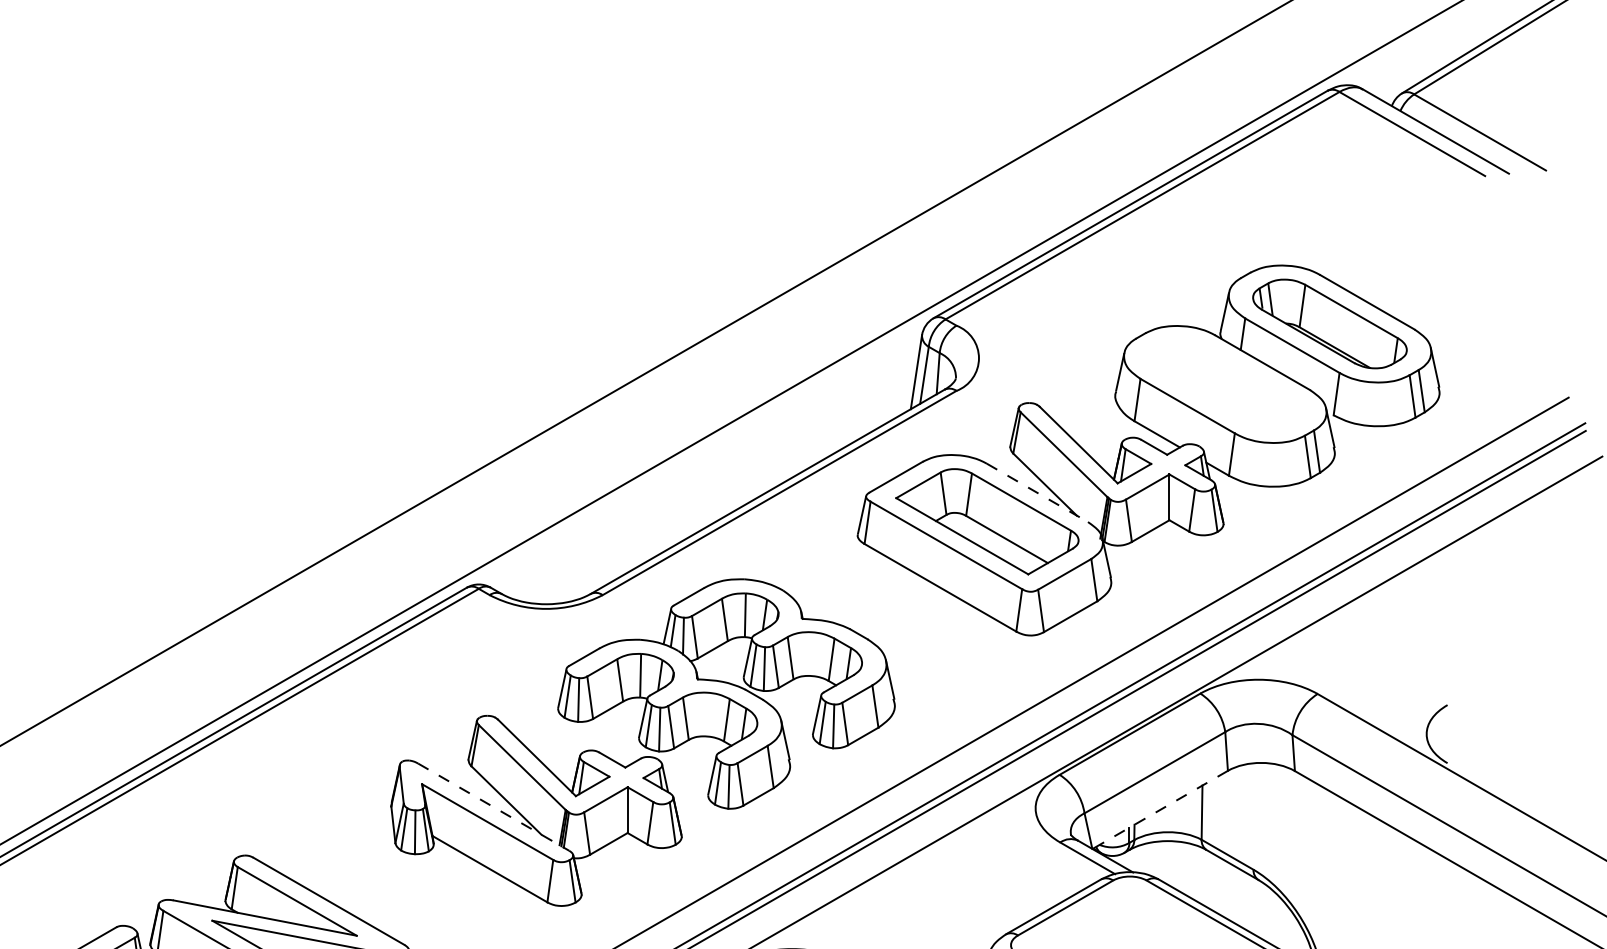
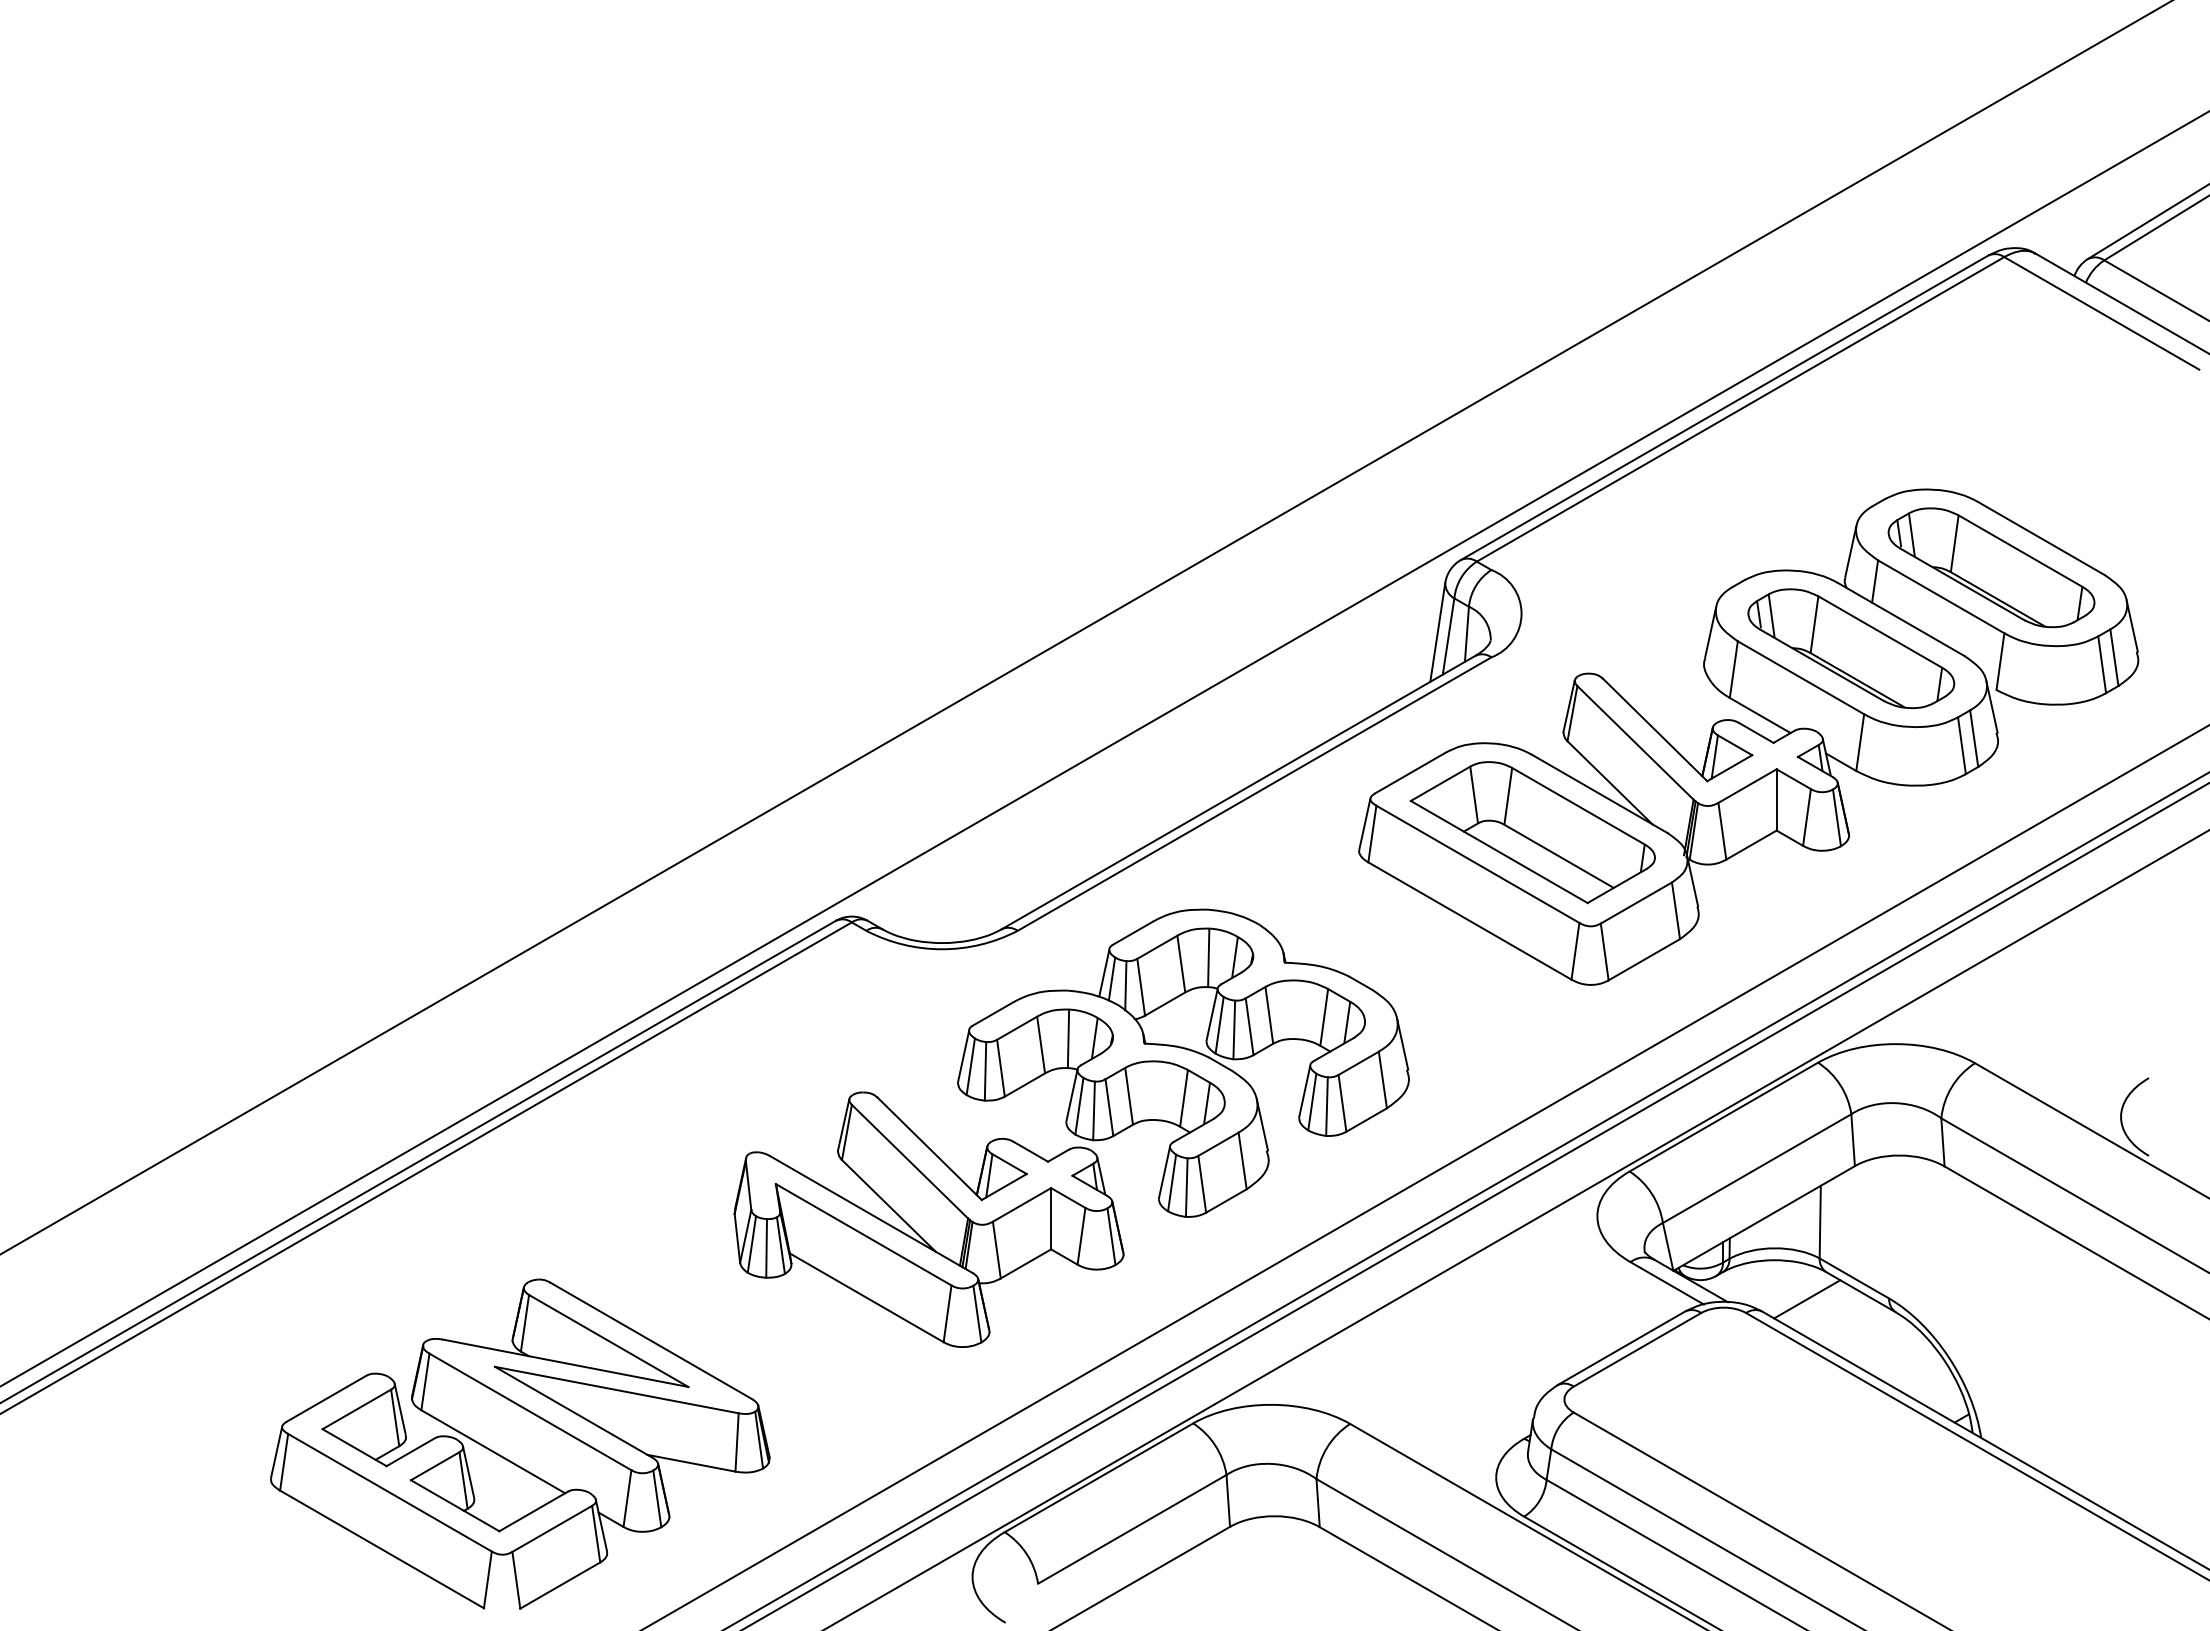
part: (1225, 384) -> (1851, 648), added
line: (1037, 493) -> (1600, 794), dashed -> solid
line: (493, 806) -> (871, 1214), dashed -> solid
line: (1160, 809) -> (1764, 1218), dashed -> solid
line: (1192, 870) -> (1807, 1299), added

